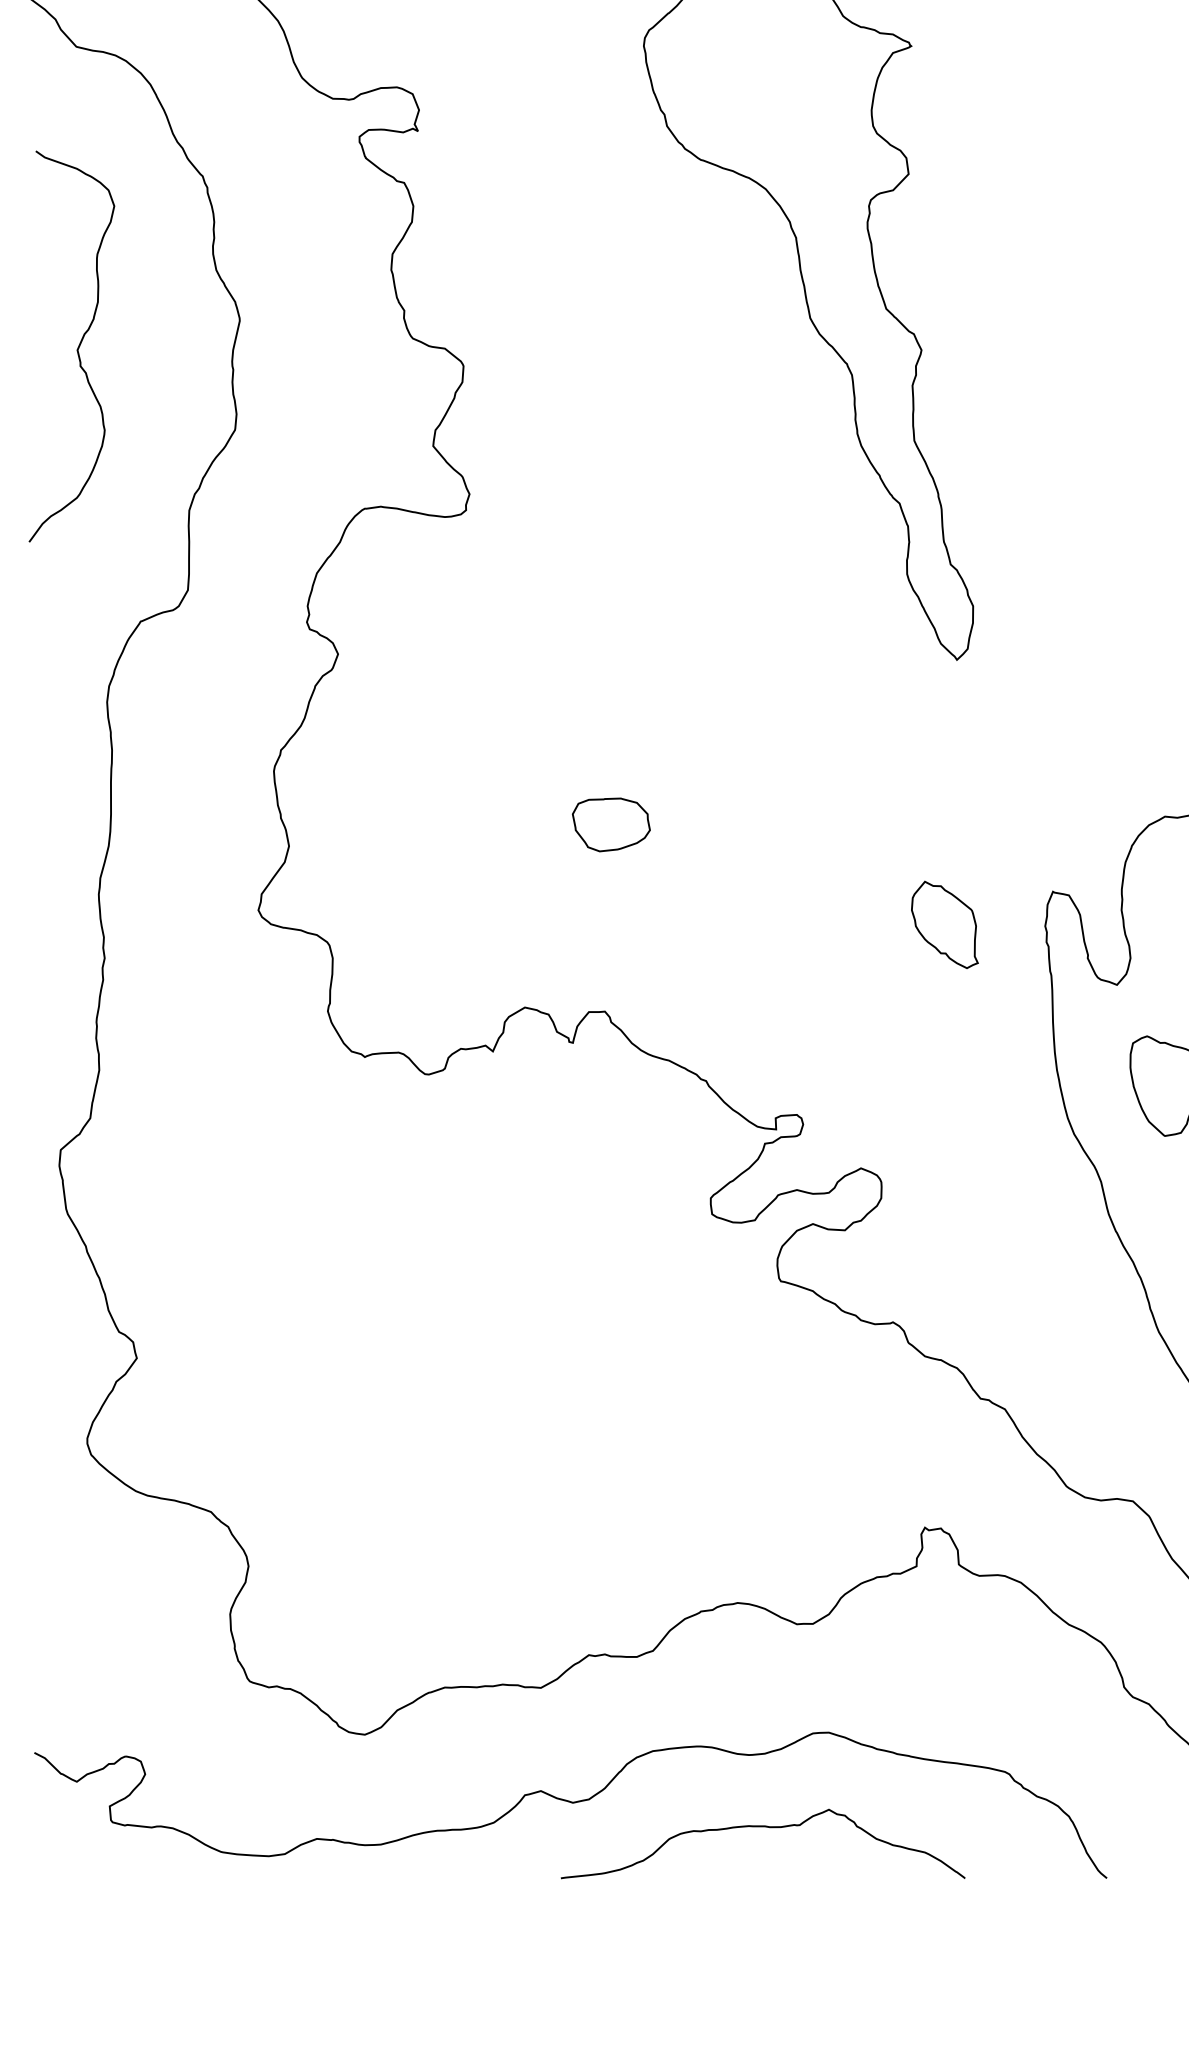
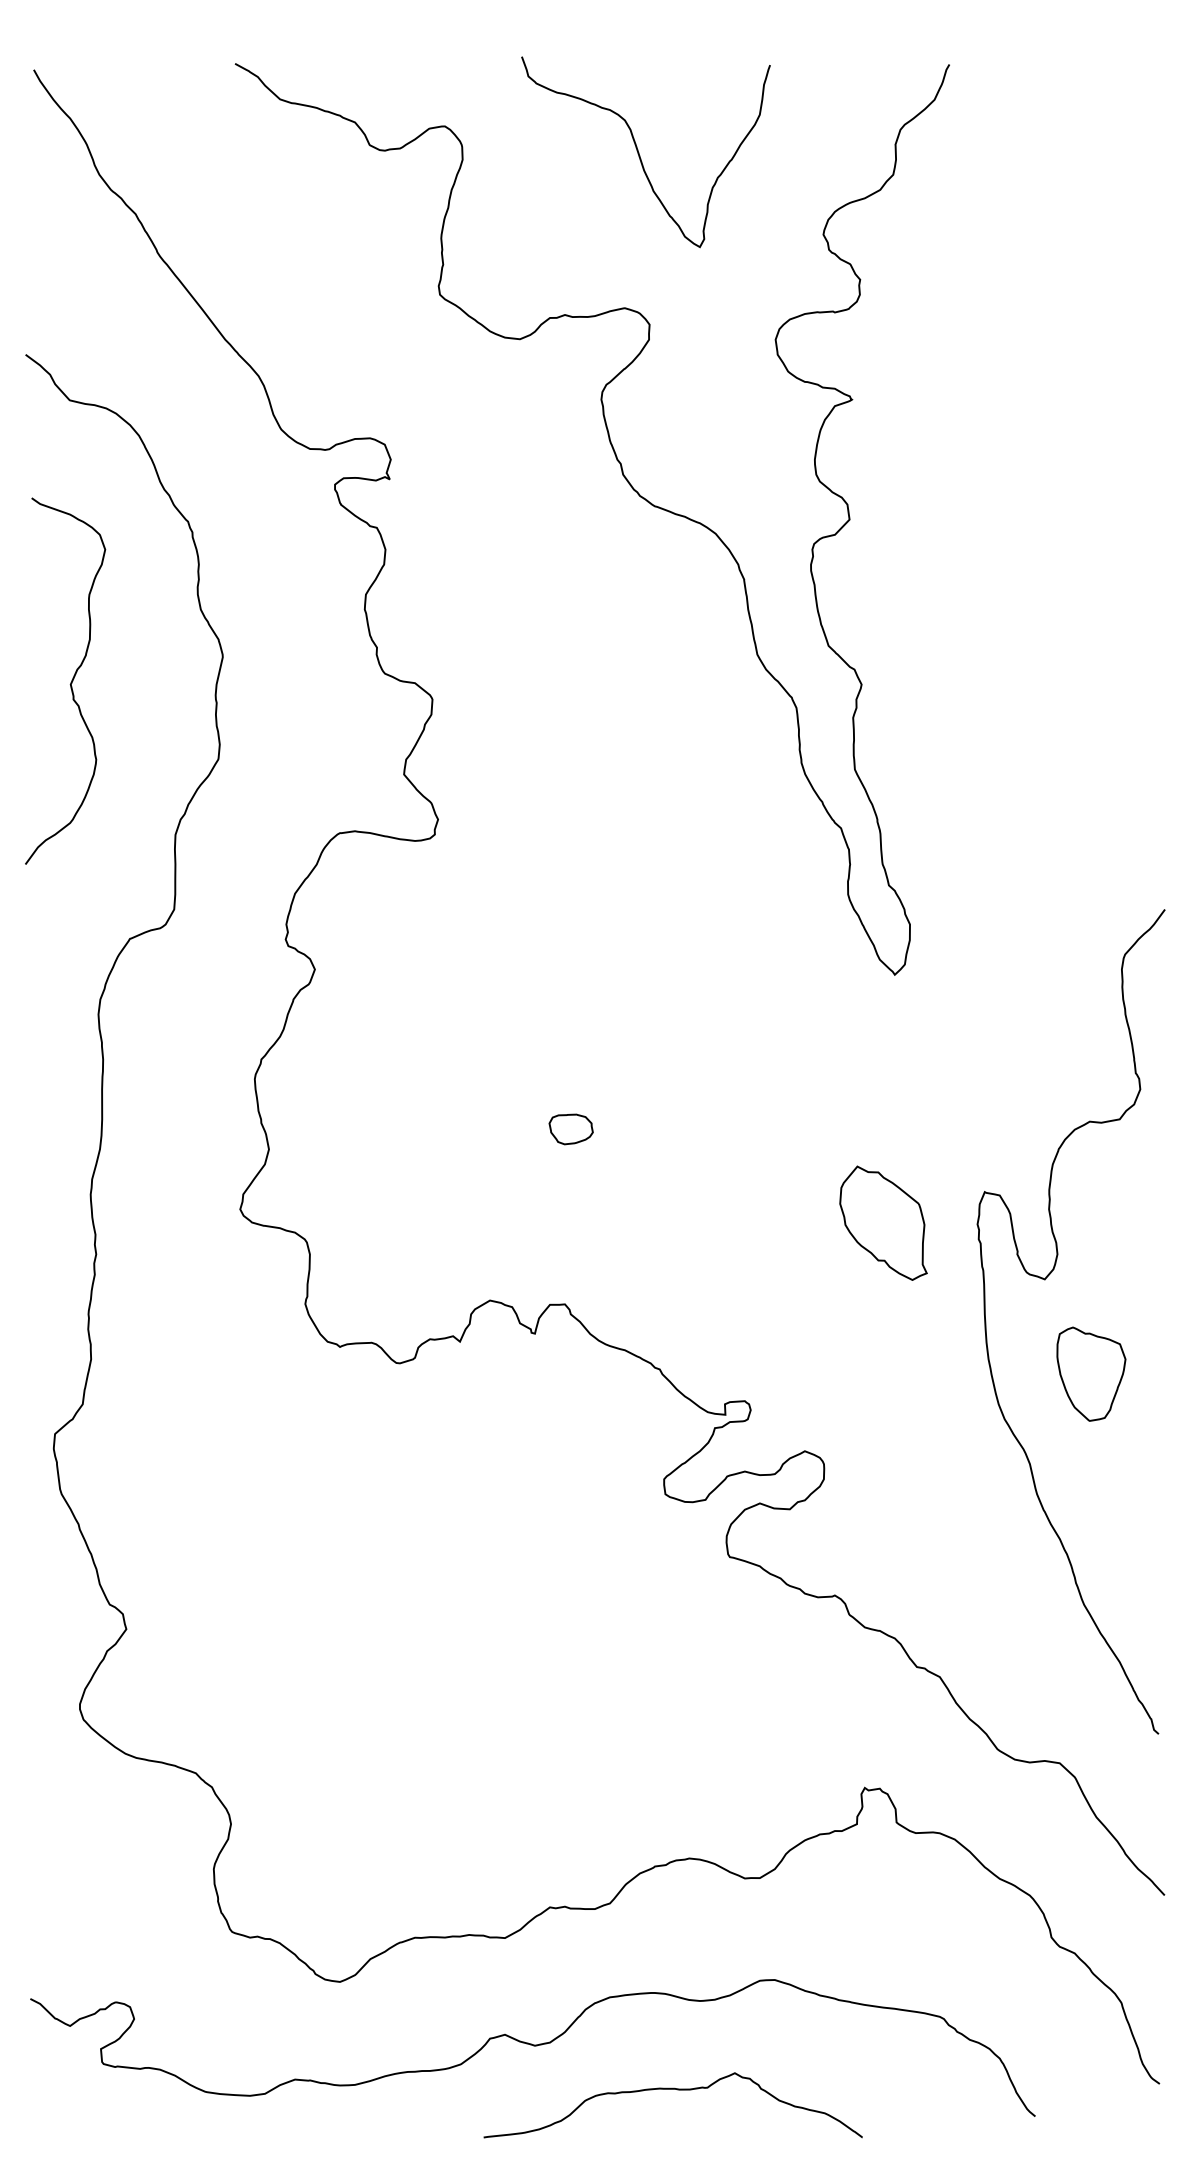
part: (611, 824) -> (571, 1129), size x0.6
part: (944, 924) -> (883, 1222), size x1.4
curve: (767, 1828) -> (677, 2090), moved

